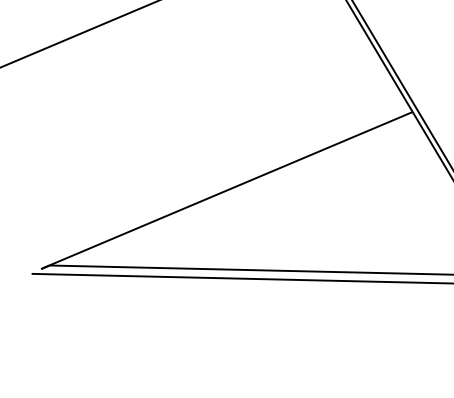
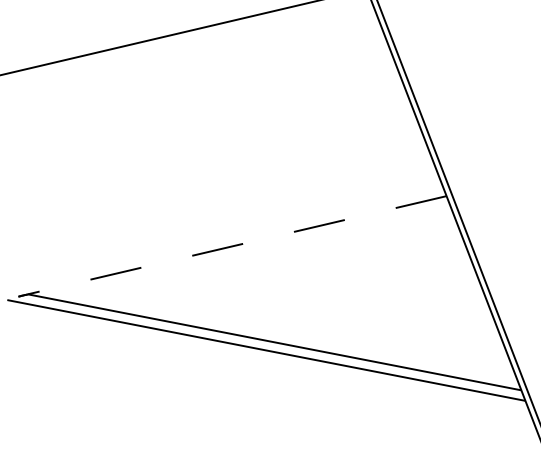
line: (230, 189) -> (236, 245), solid -> dashed

